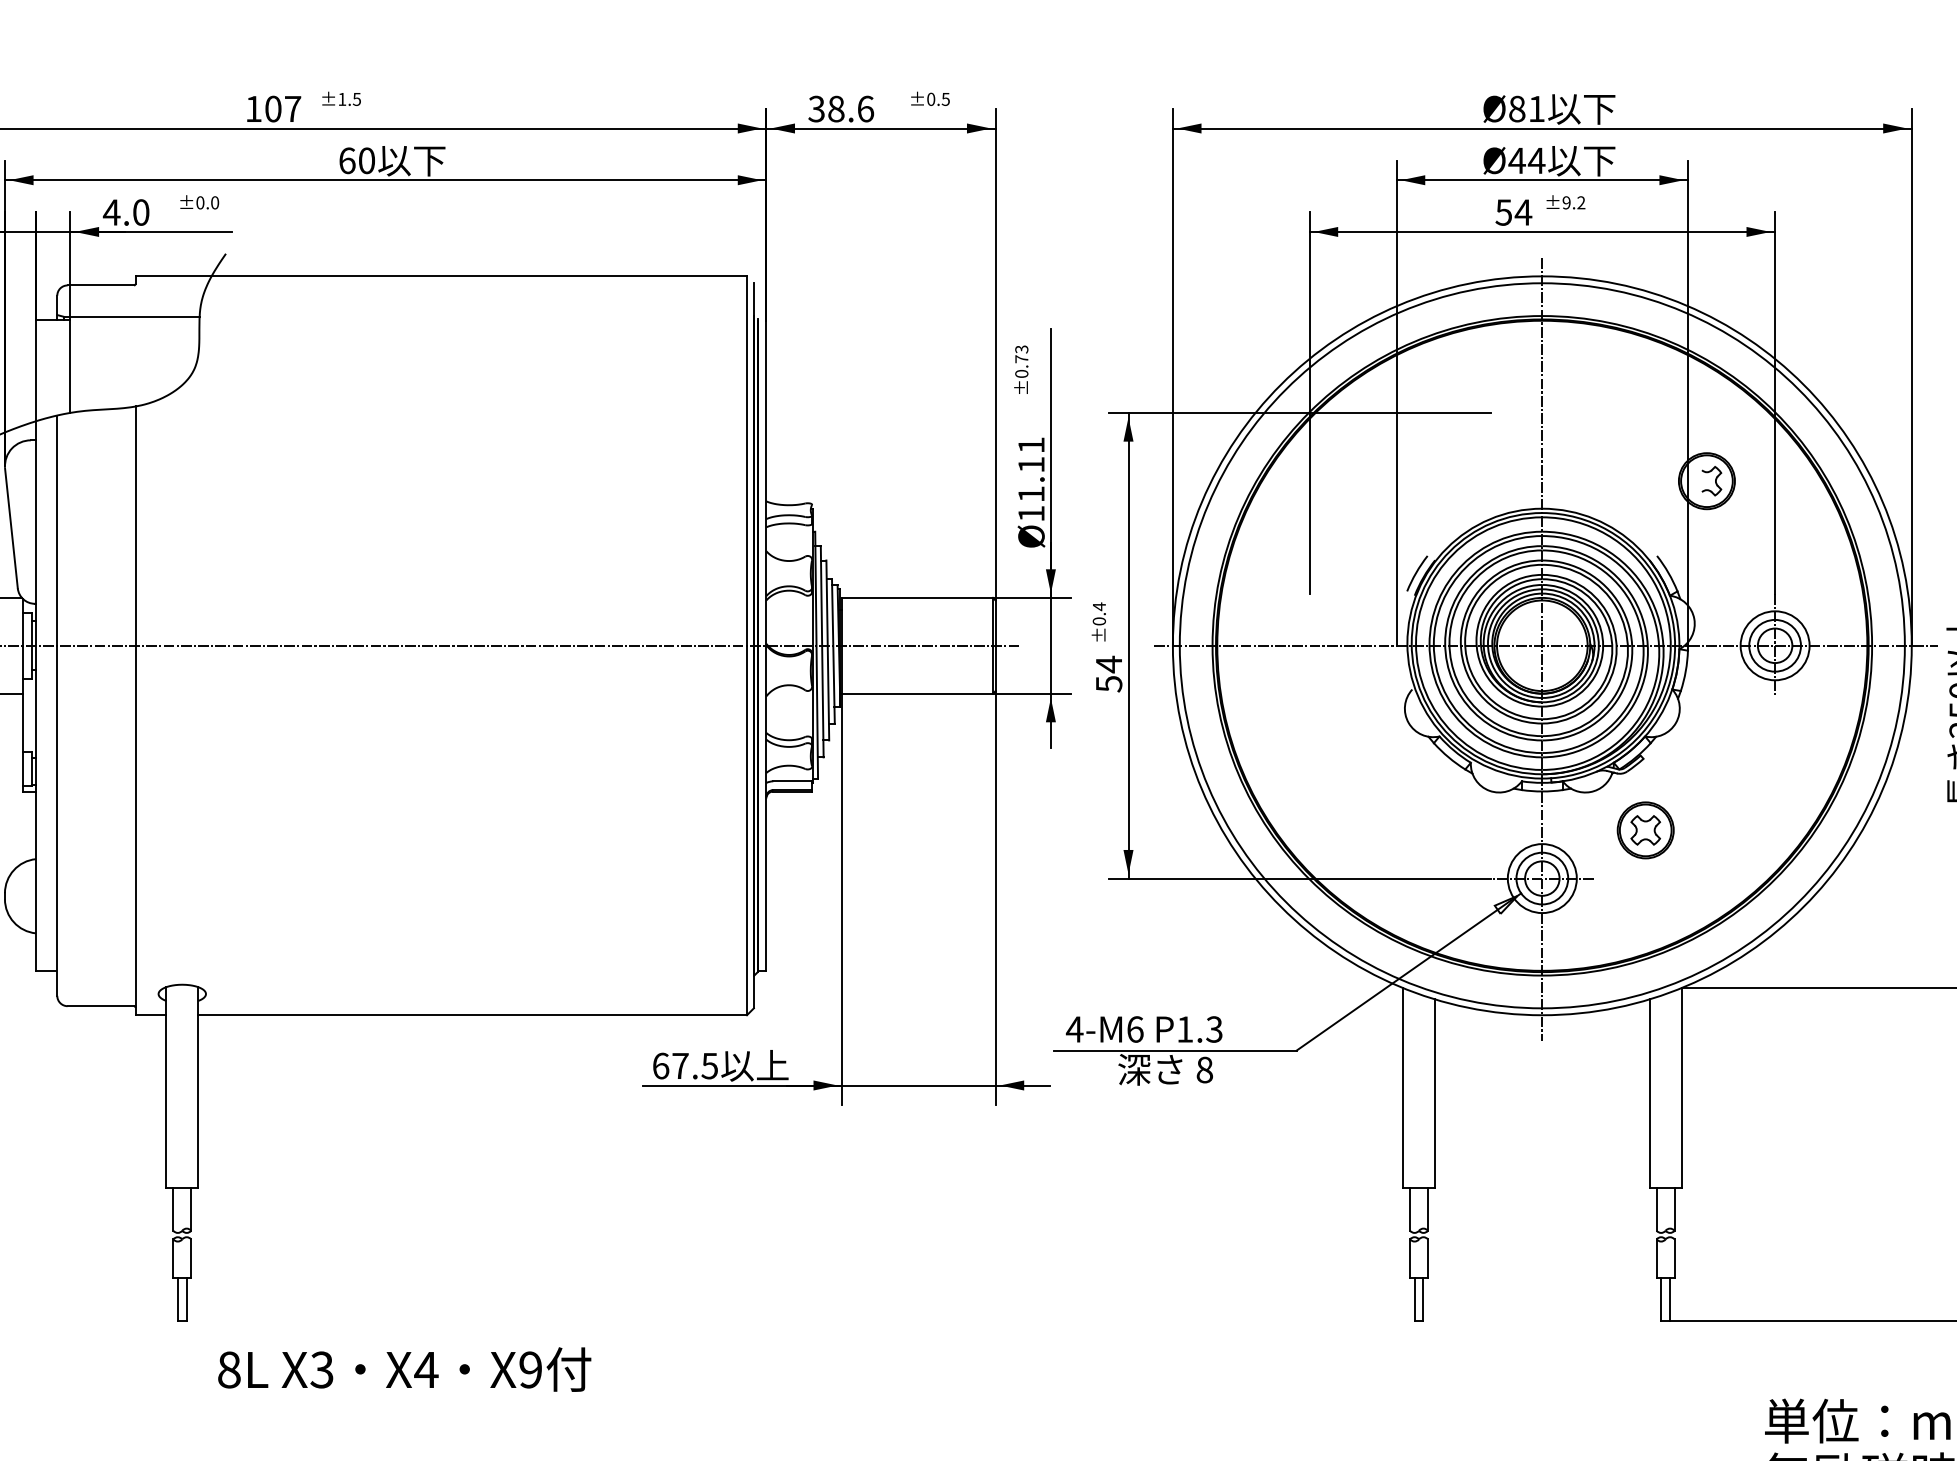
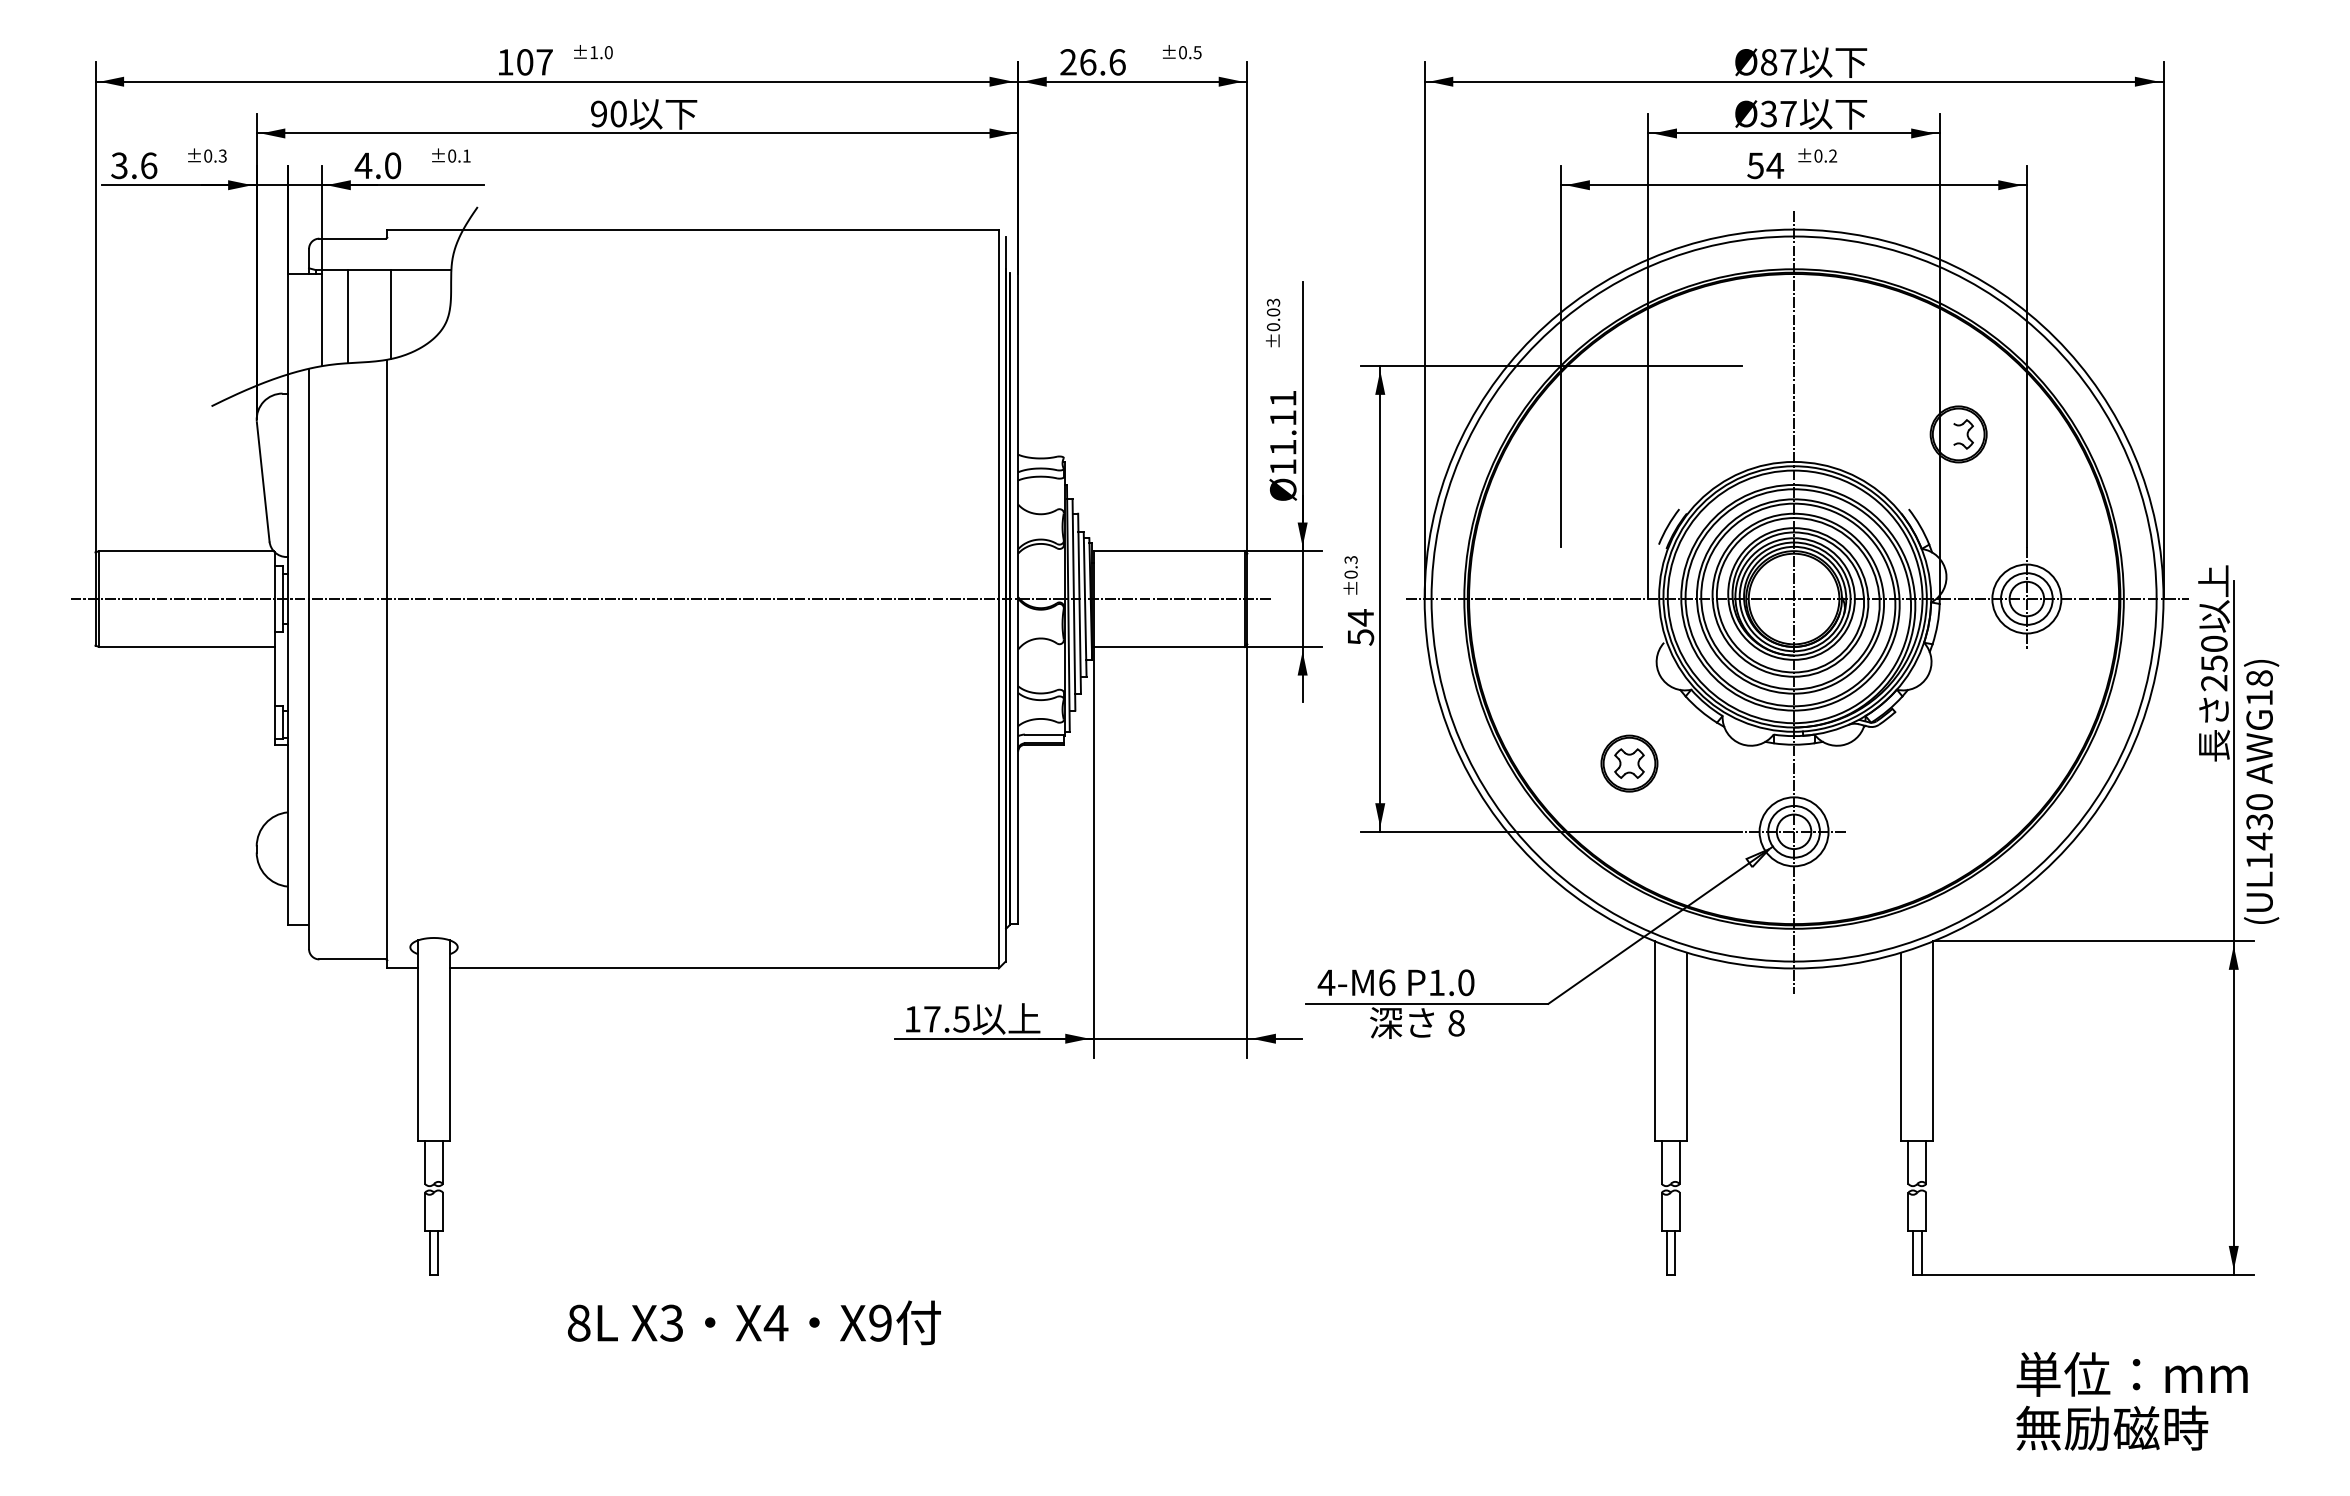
text: (356, 99) -> (608, 52), ±1.5 -> ±1.0
text: (826, 109) -> (1078, 62), 38.6 -> 26.6
text: (1536, 109) -> (1788, 62), Ø81 -> Ø87
text: (347, 160) -> (599, 113), 60 -> 90
text: (1526, 160) -> (1778, 113), Ø44 -> Ø37
text: (214, 202) -> (466, 155), ±0.0 -> ±0.1
text: (1566, 202) -> (1818, 155), ±9.2 -> ±0.2
text: (1021, 359) -> (1273, 312), ±0.73 -> ±0.03
line: (138, 361) -> (390, 314), added
line: (95, 363) -> (347, 316), added
text: (1098, 606) -> (1350, 559), ±0.4 -> ±0.3
part: (1645, 830) -> (1629, 763), moved
text: (1213, 1029) -> (1465, 982), P1.3 -> P1.0
text: (660, 1066) -> (912, 1019), 67.5 -> 17.5
text: (404, 1369) -> (754, 1322), moved

